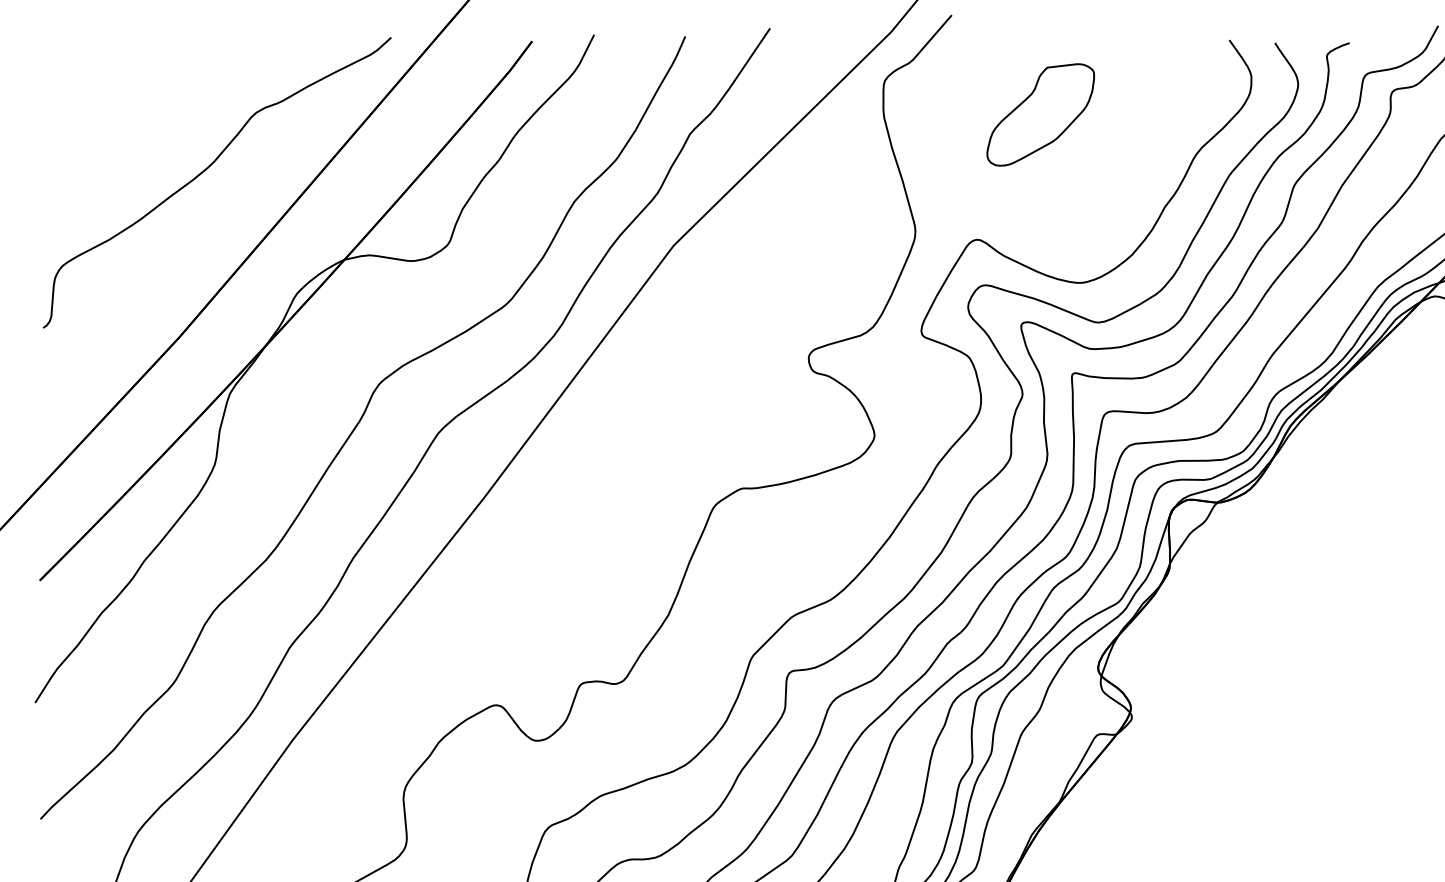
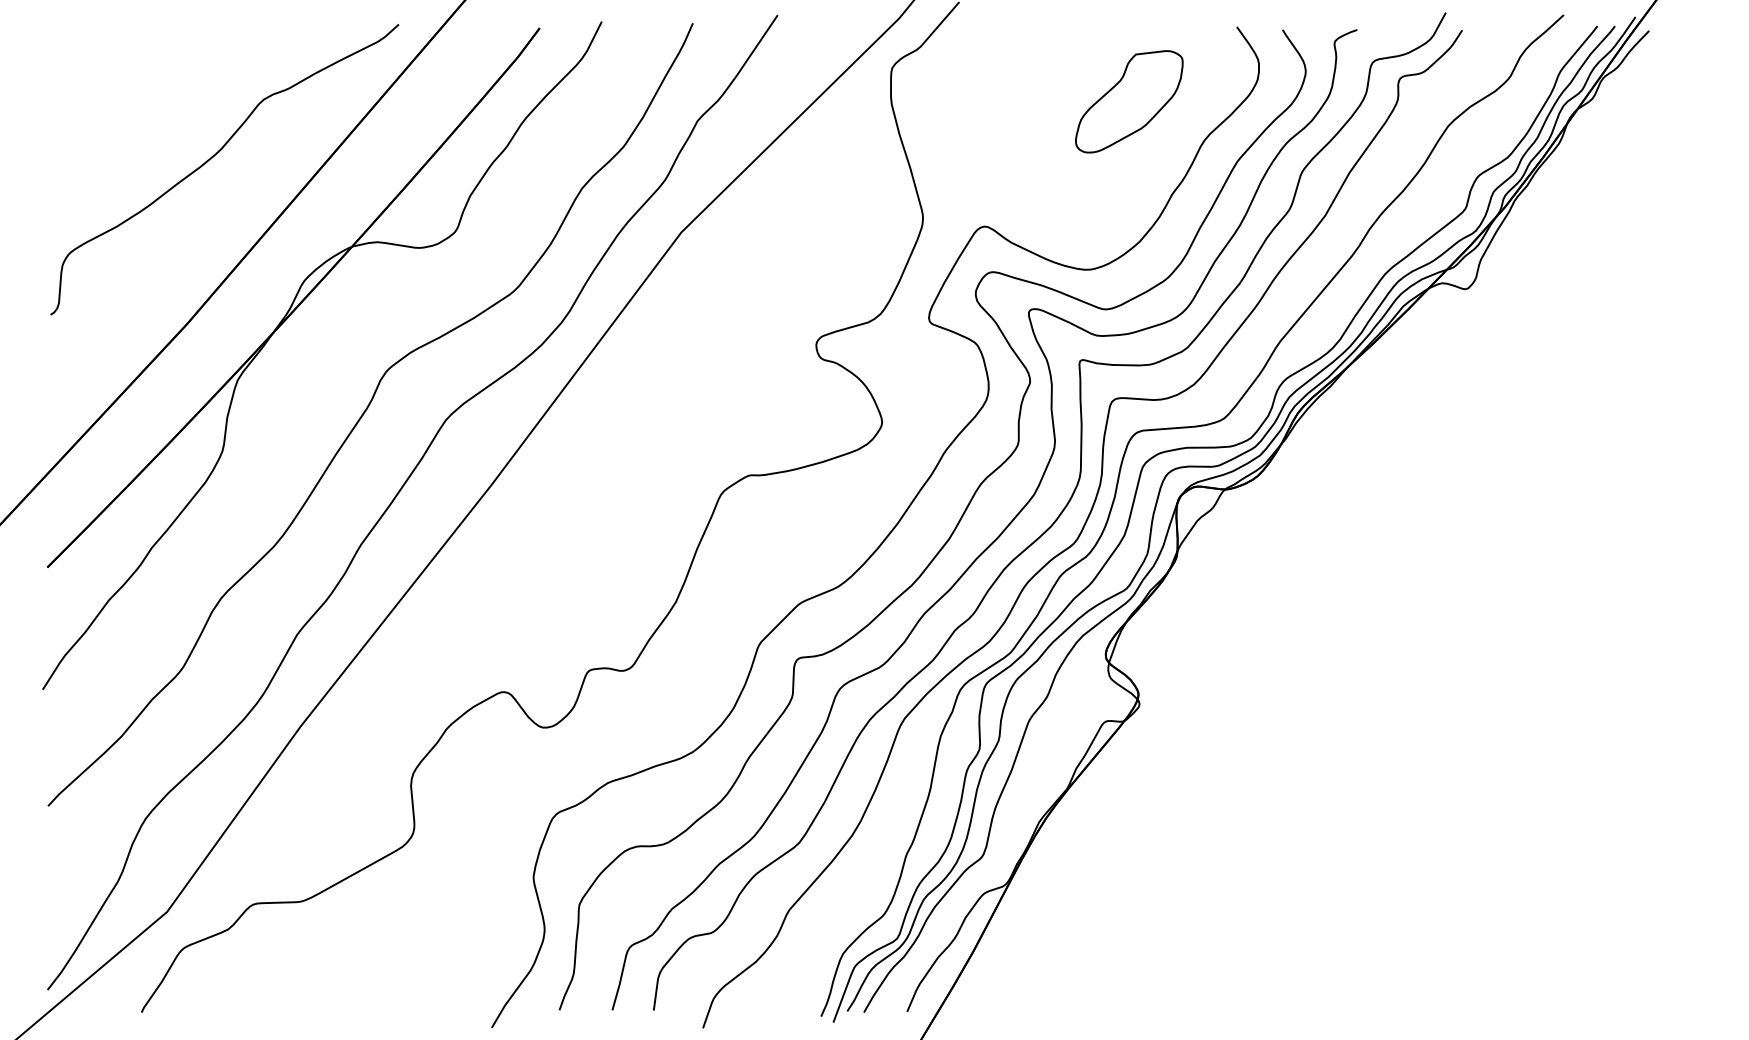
part: (1040, 114) -> (1129, 101), moved

